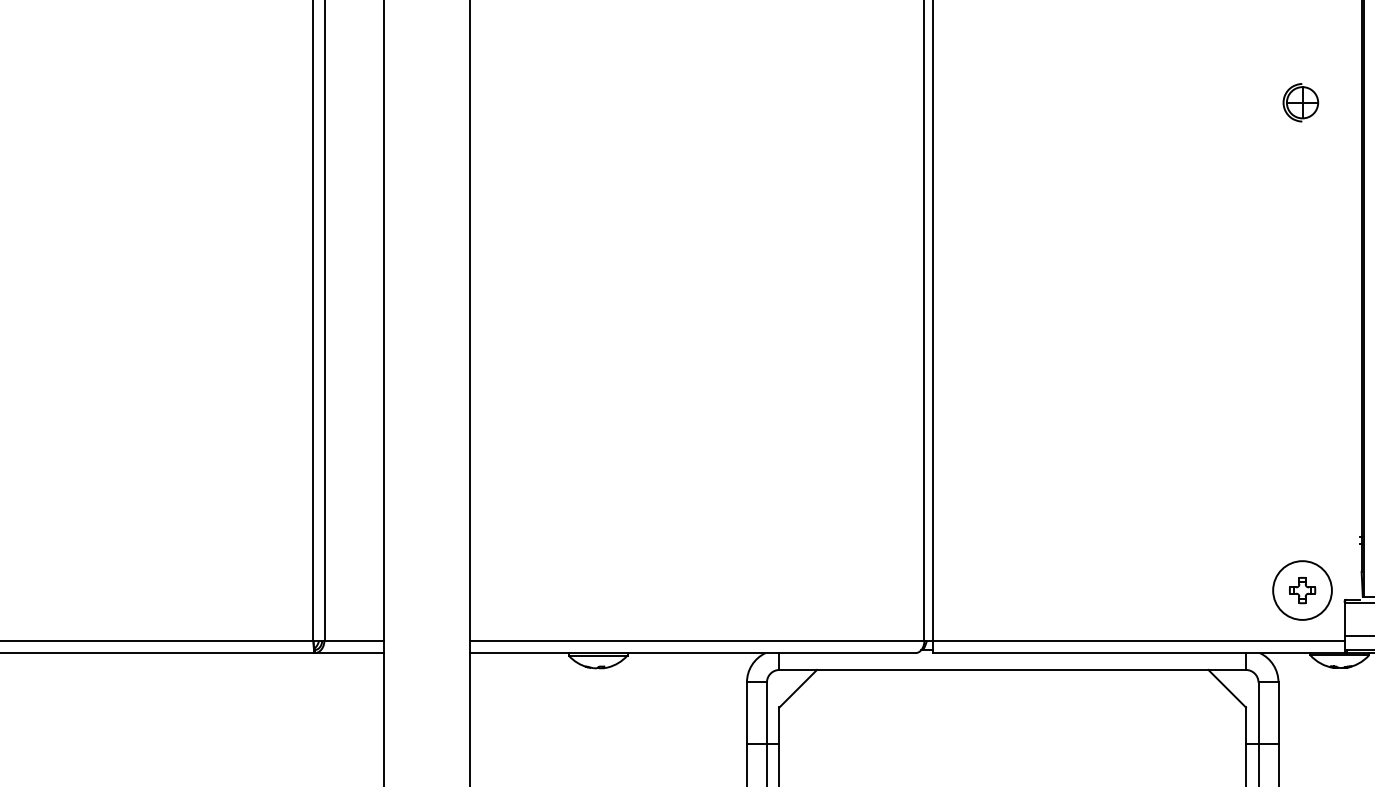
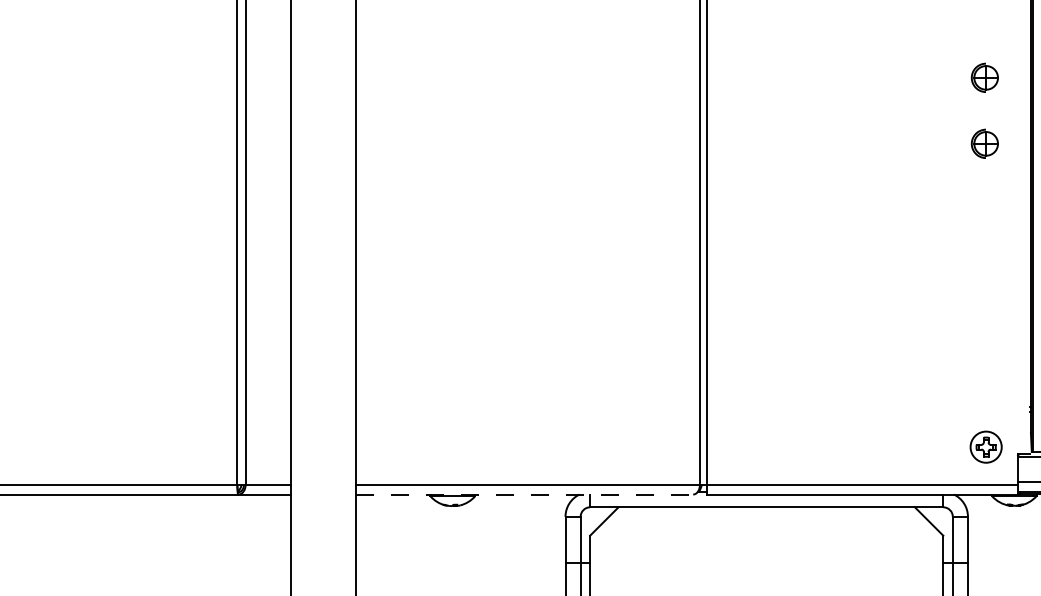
part: (1300, 189) -> (984, 143), added
circle: (1301, 589) -> (985, 446), size x0.7
line: (692, 653) -> (524, 494), solid -> dashed

